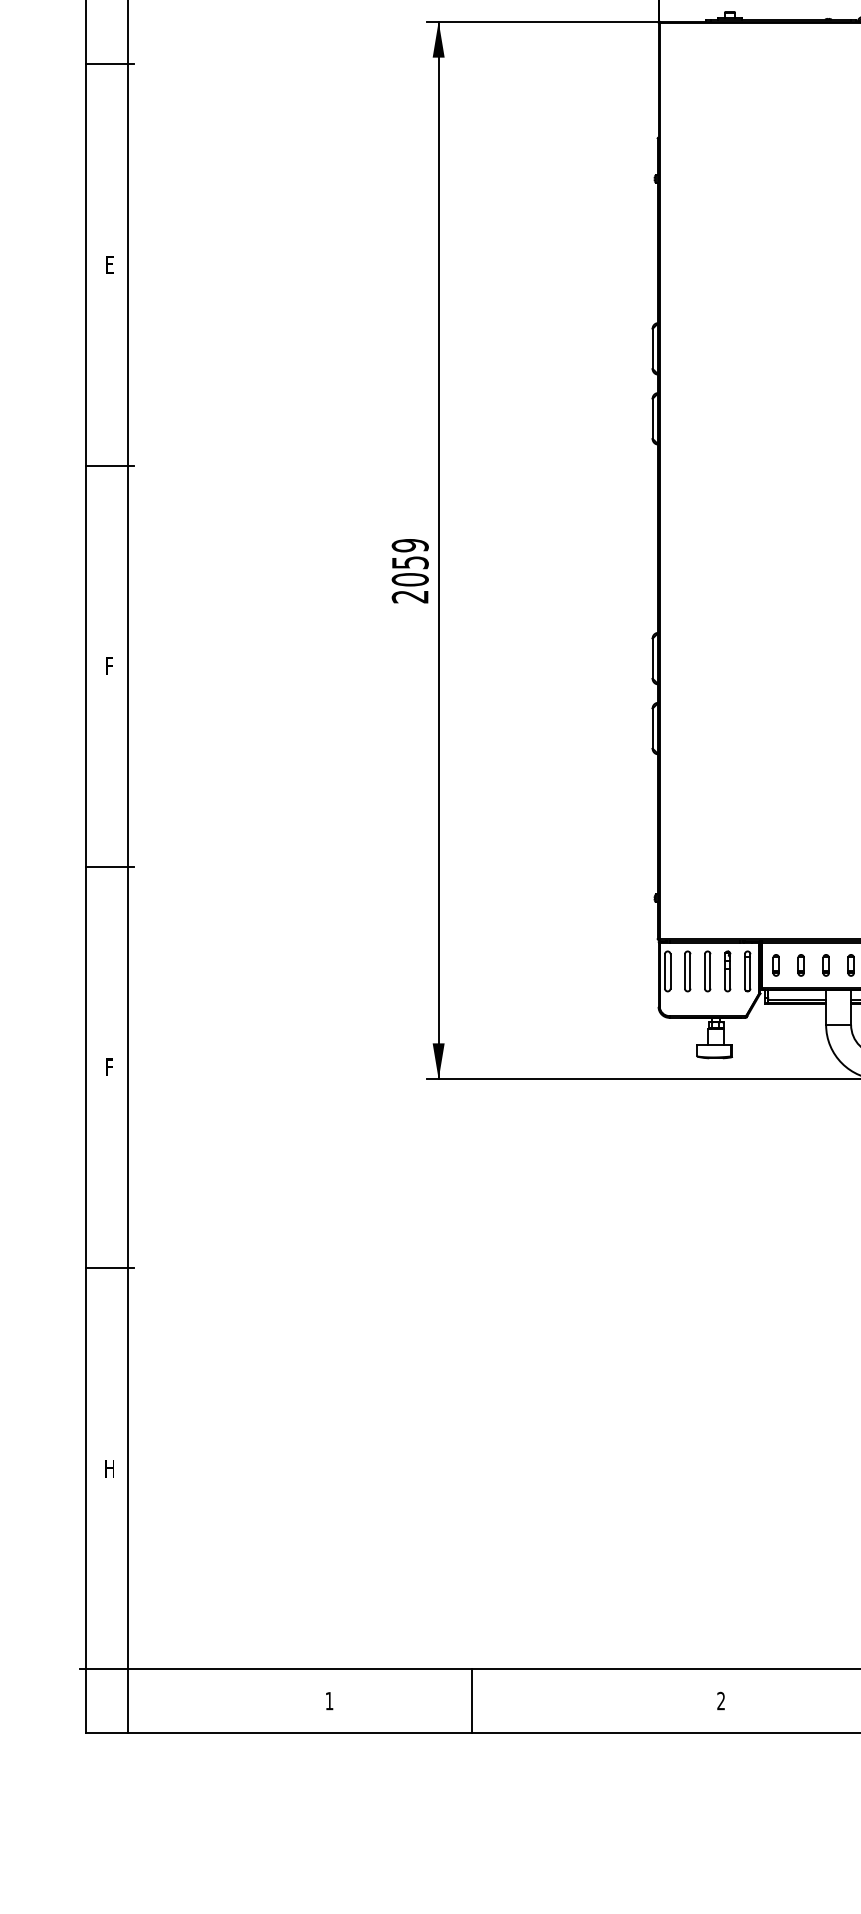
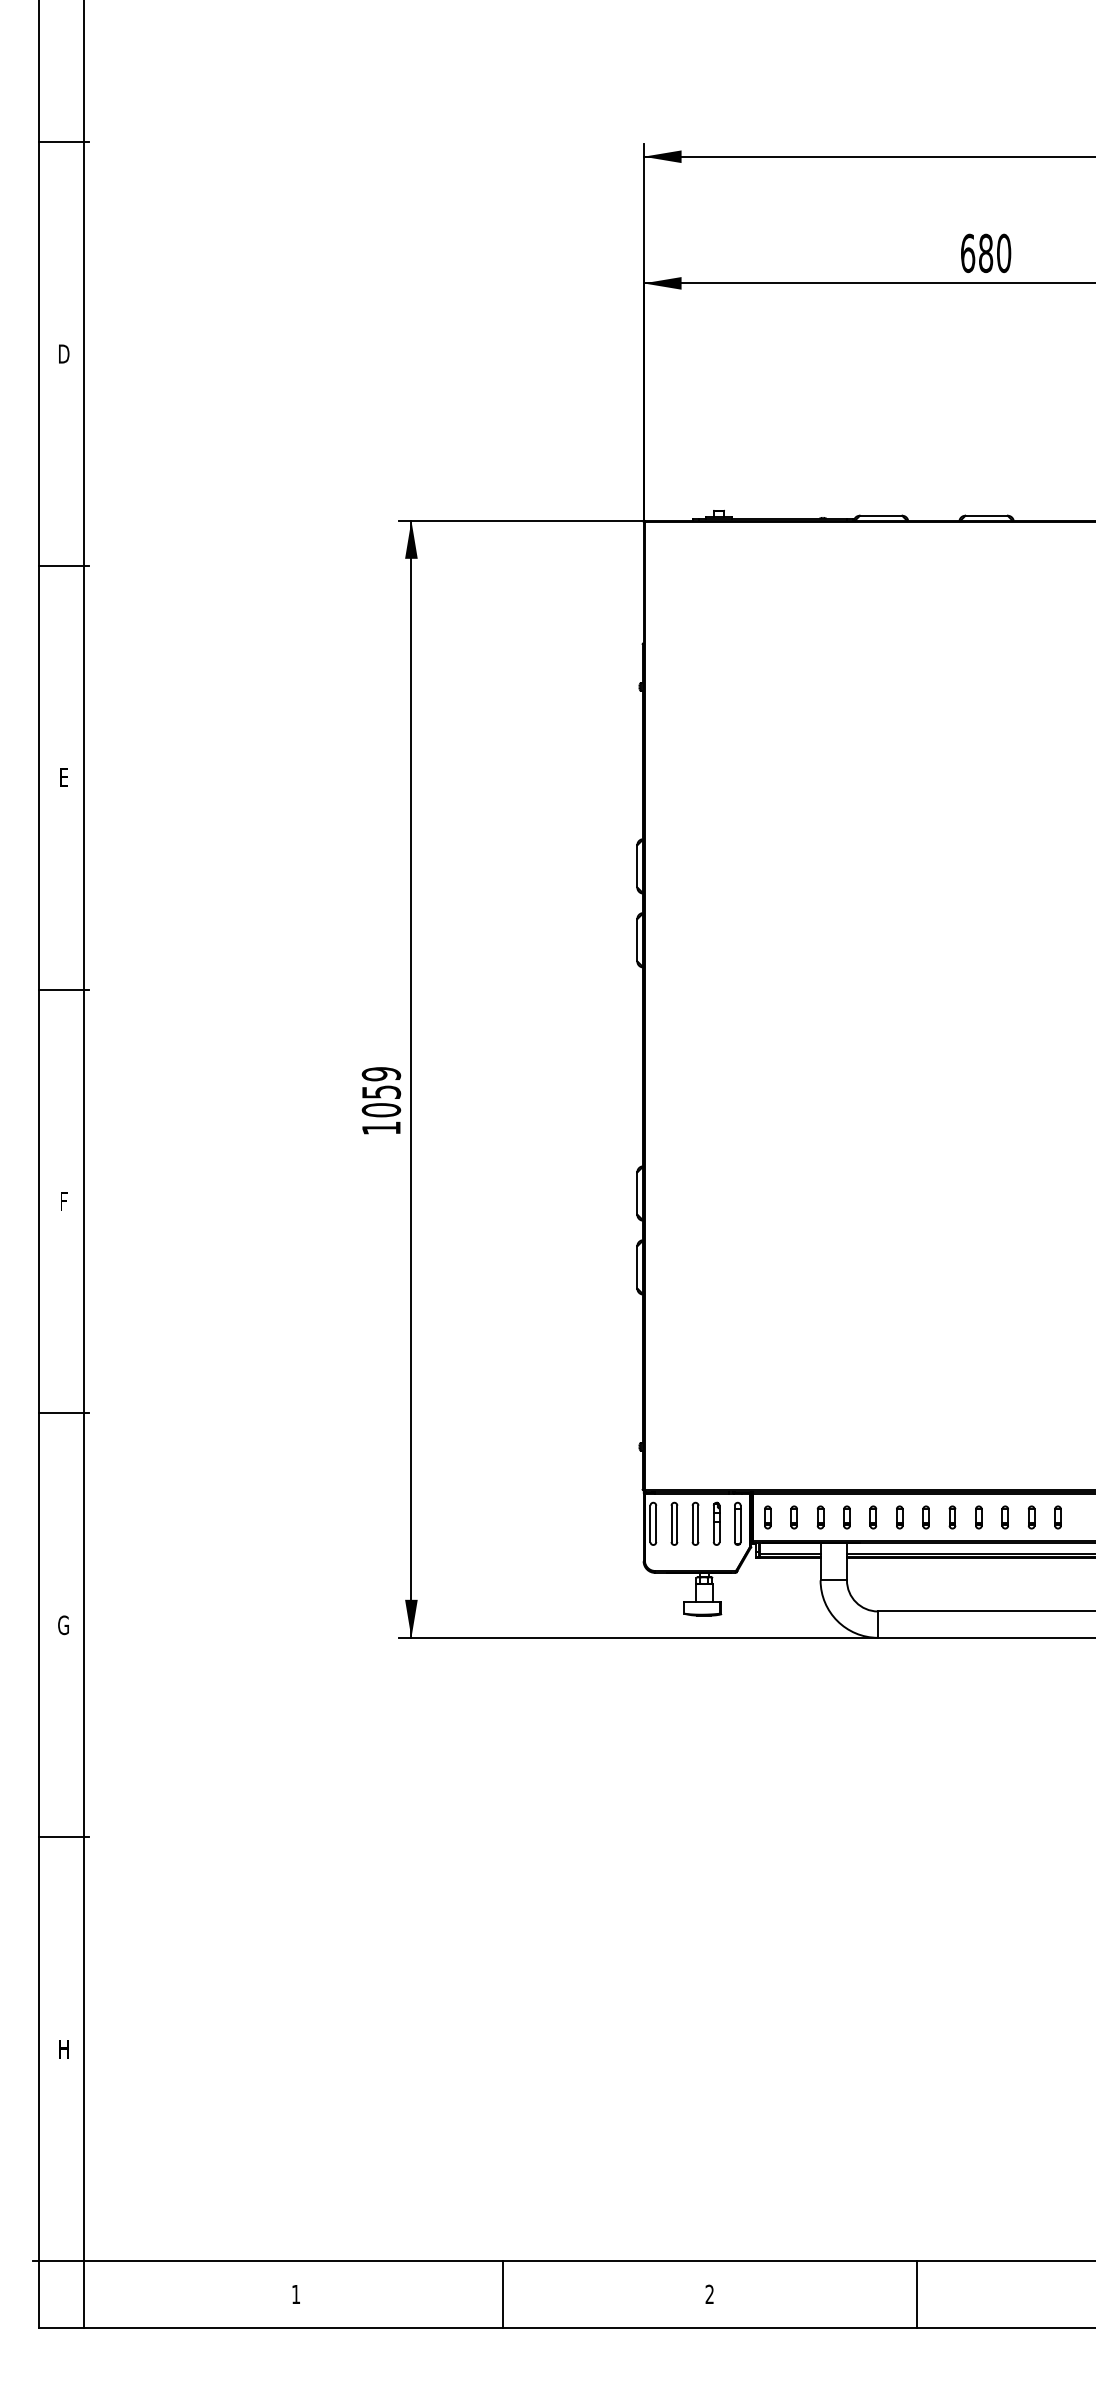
text: (409, 597) -> (380, 1128), 2059 -> 1059
text: (109, 1067) -> (63, 1625), F -> G
line: (471, 1701) -> (503, 2294), moved

